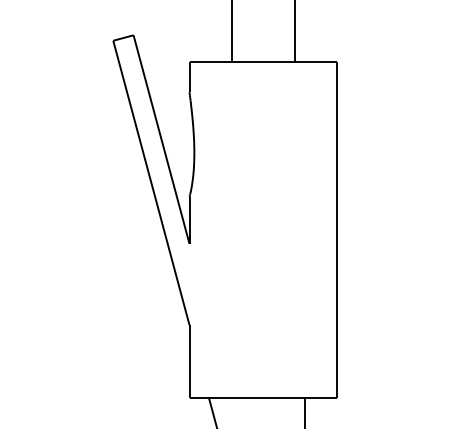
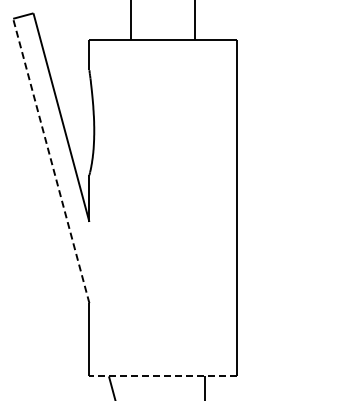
line: (151, 182) -> (51, 160), solid -> dashed
line: (263, 398) -> (163, 376), solid -> dashed

